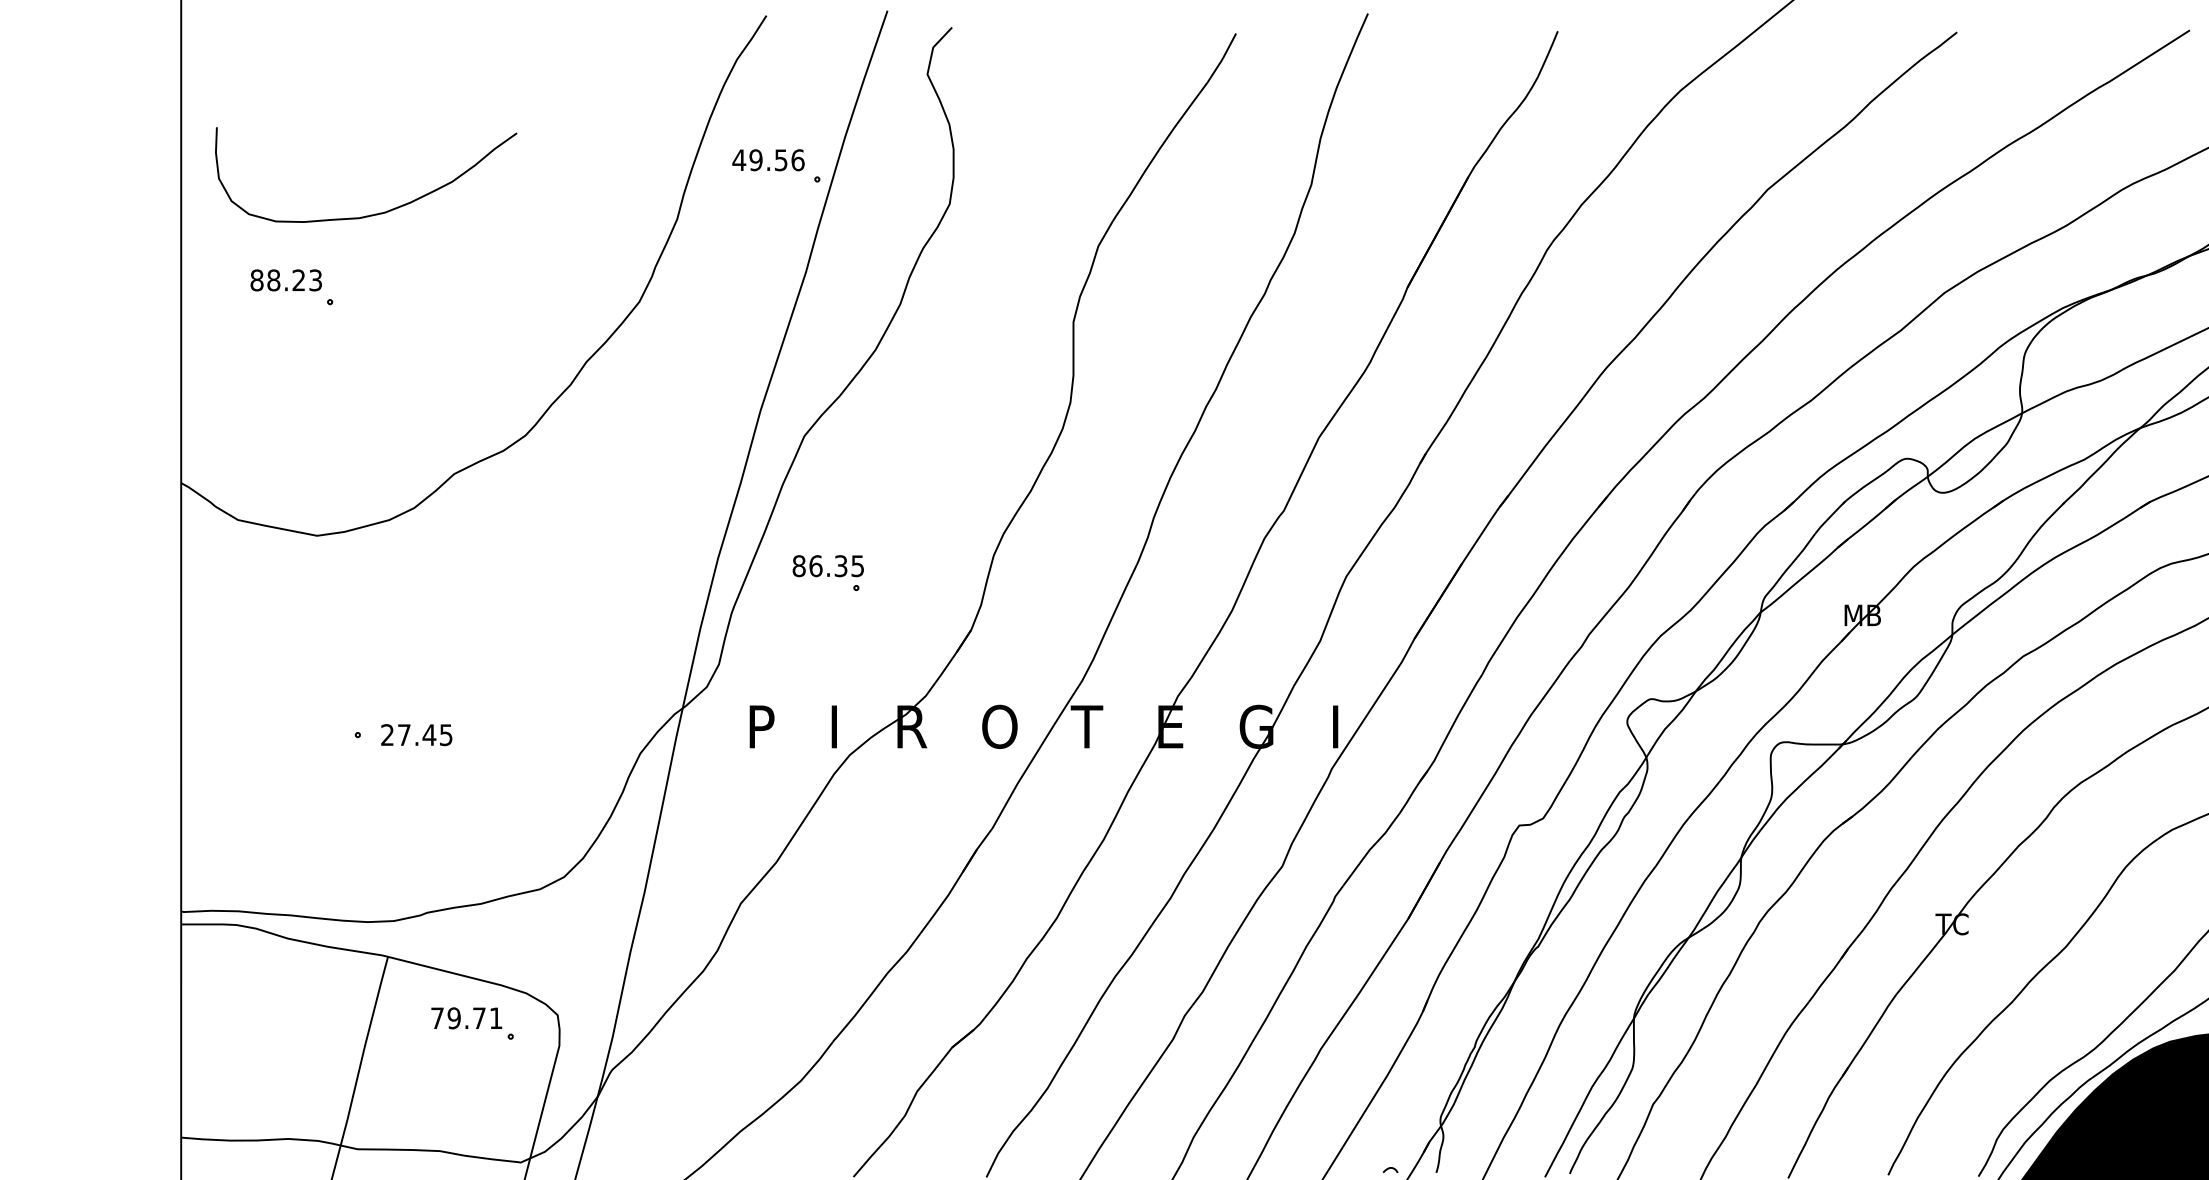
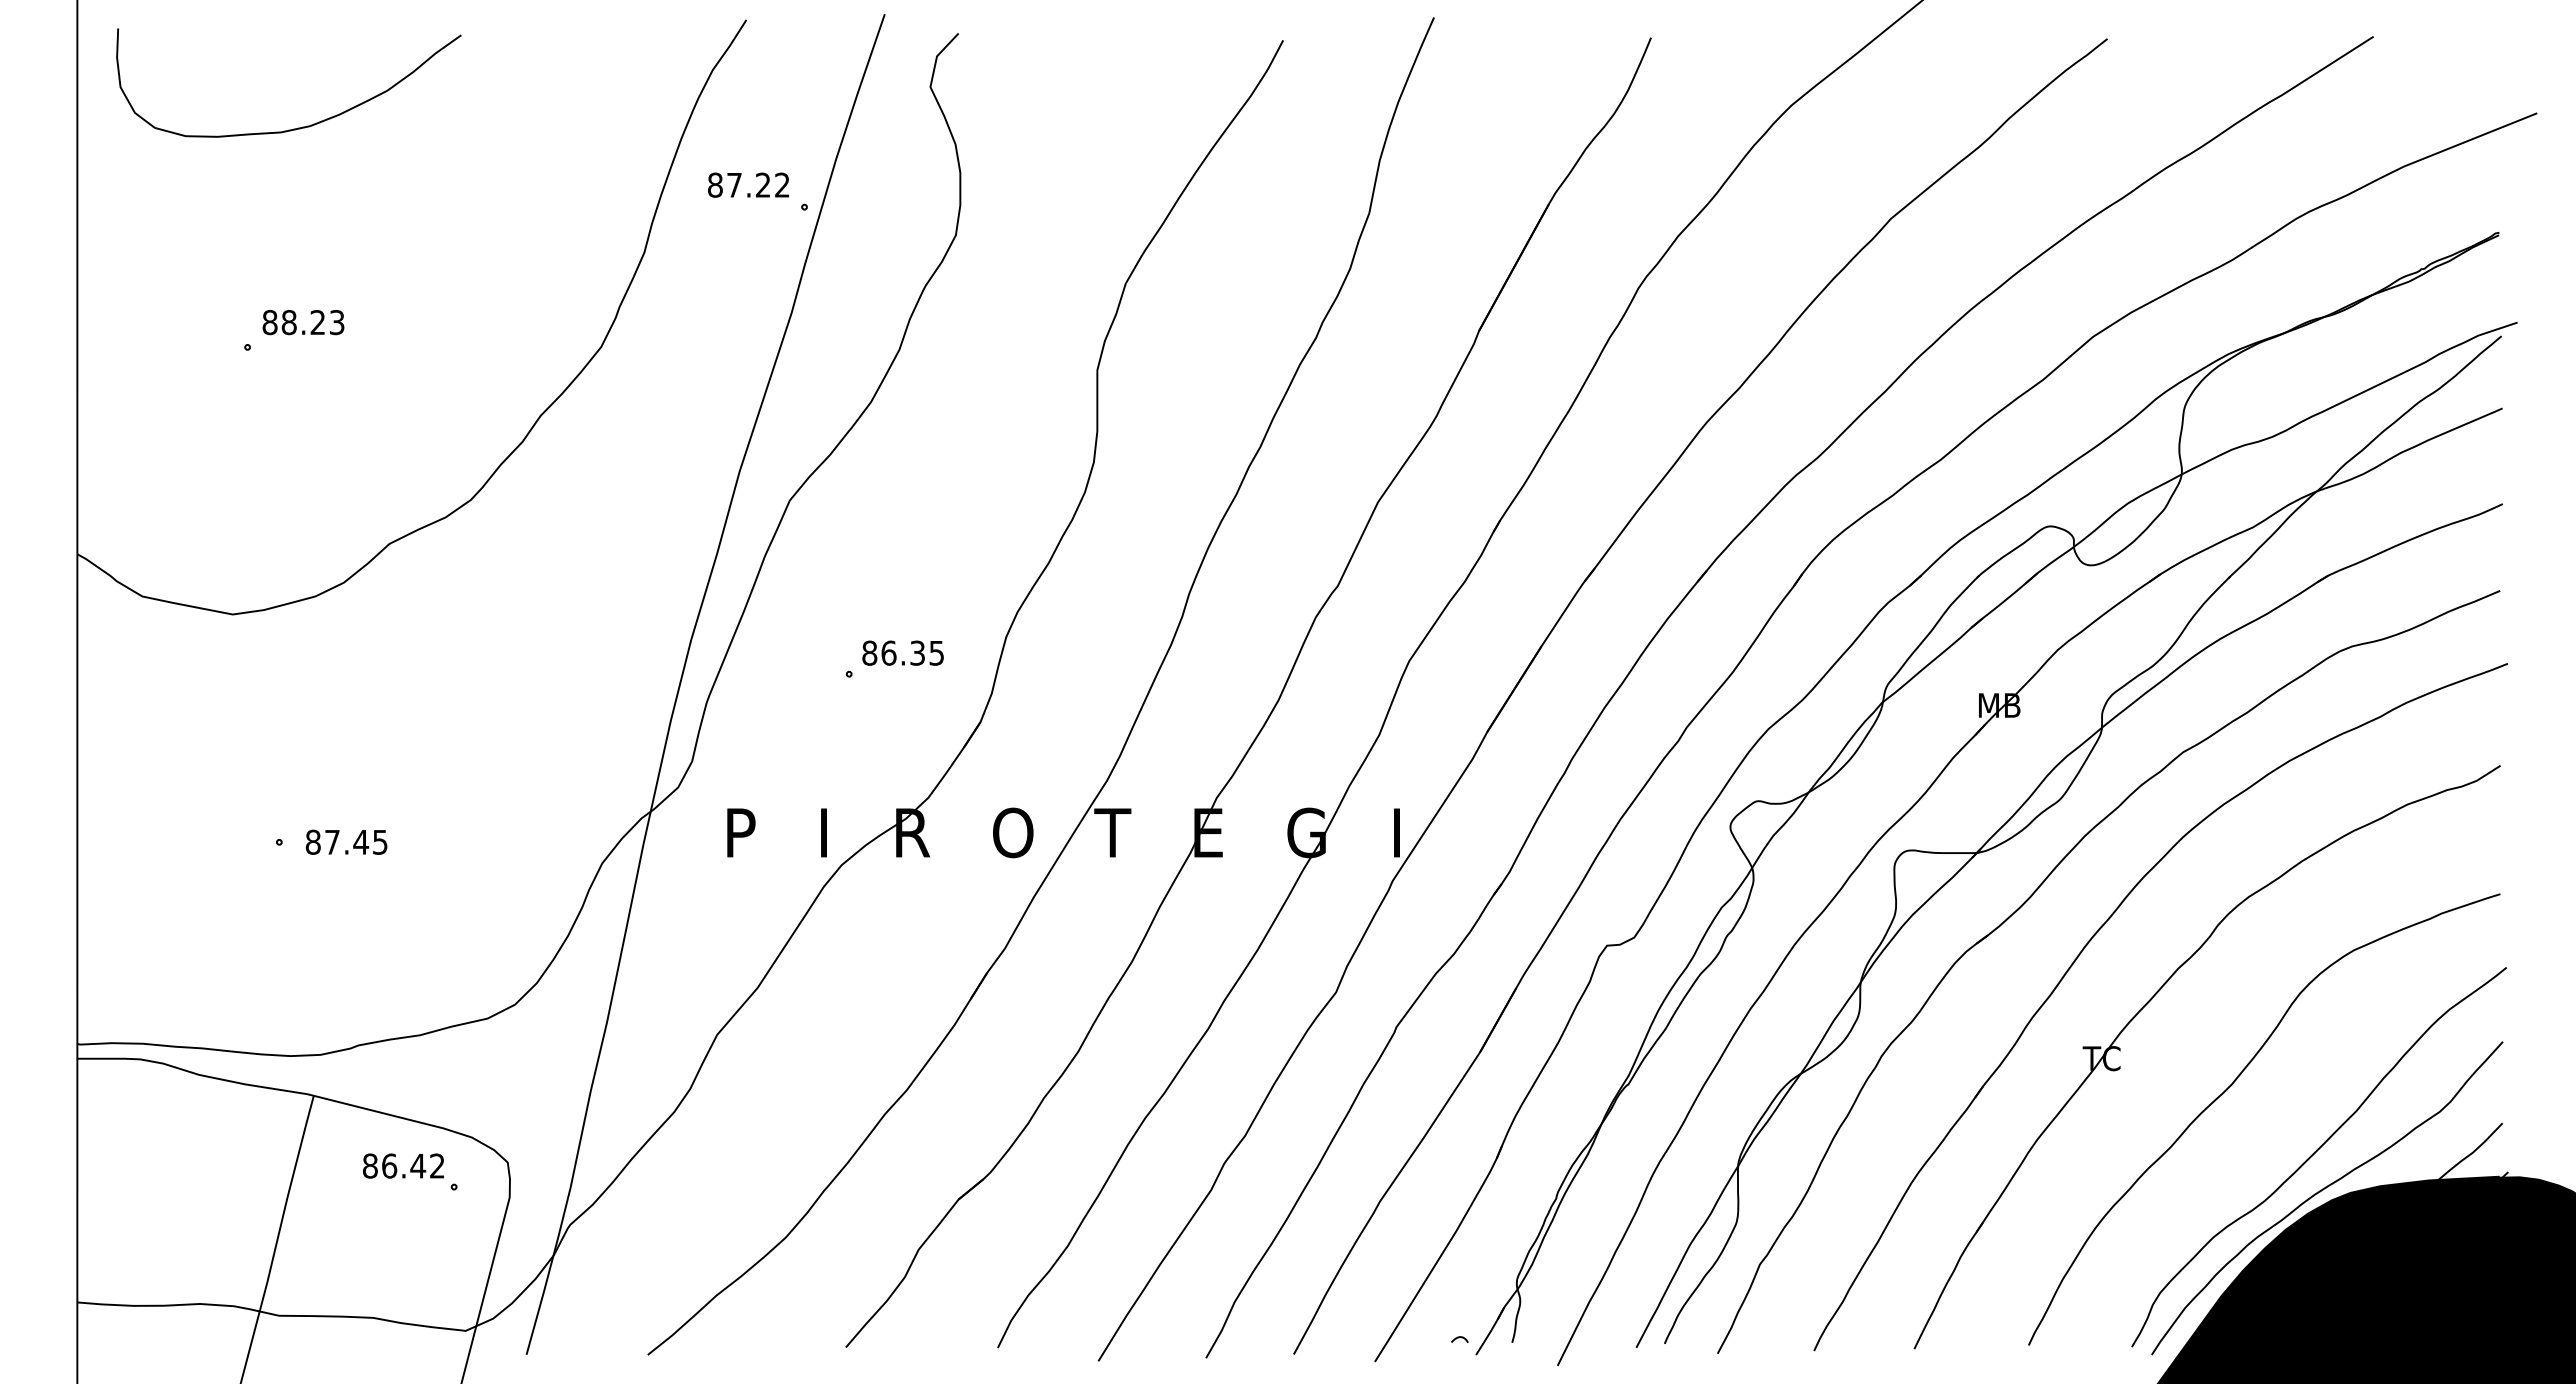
text: (768, 159) -> (748, 184), 49.56 -> 87.22
curve: (374, 213) -> (298, 127), moved
text: (286, 280) -> (303, 322), moved
text: (827, 565) -> (902, 652), moved
text: (386, 734) -> (312, 841), 27.45 -> 87.45
text: (466, 1017) -> (403, 1165), 79.71 -> 86.42

